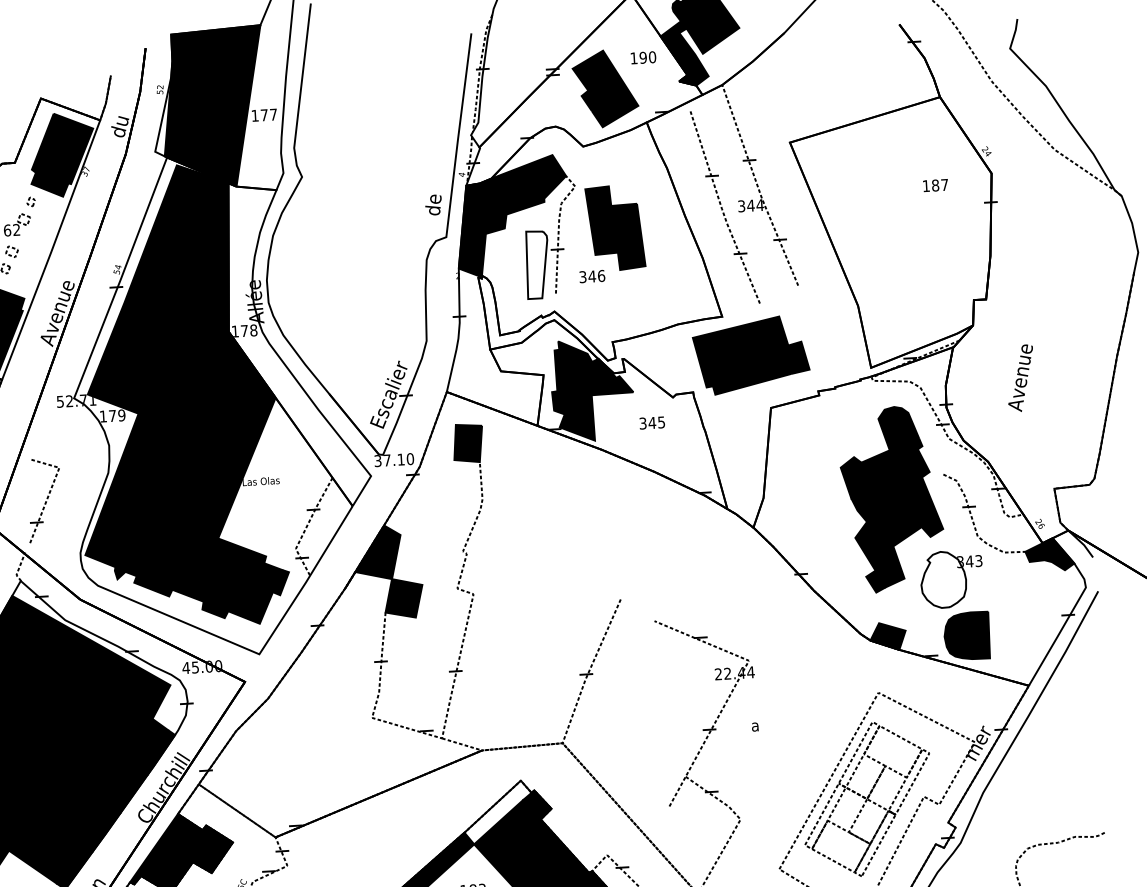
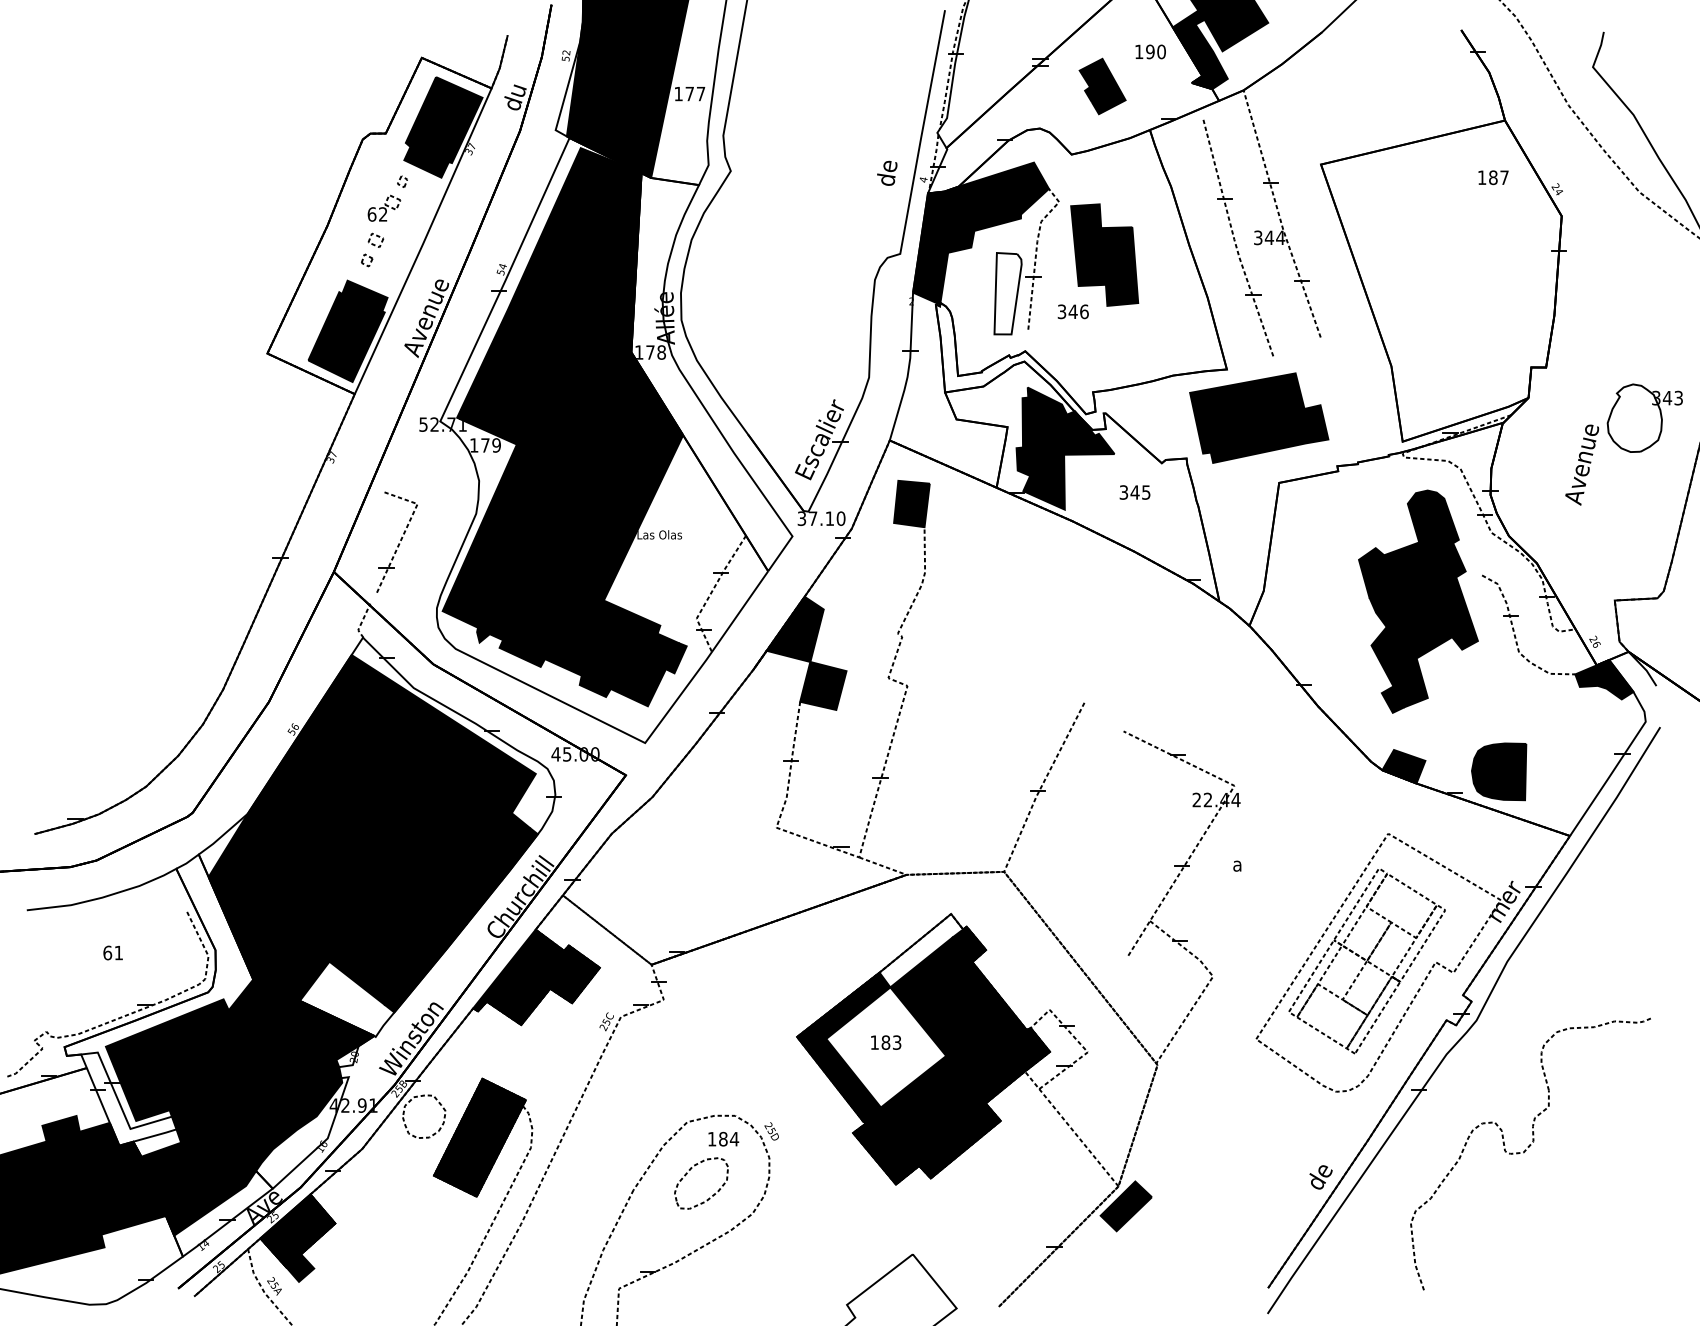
part: (605, 88) -> (1102, 86), size x0.6
text: (935, 185) -> (1493, 177), moved
text: (433, 204) -> (887, 172), moved
part: (951, 578) -> (1644, 417), moved

